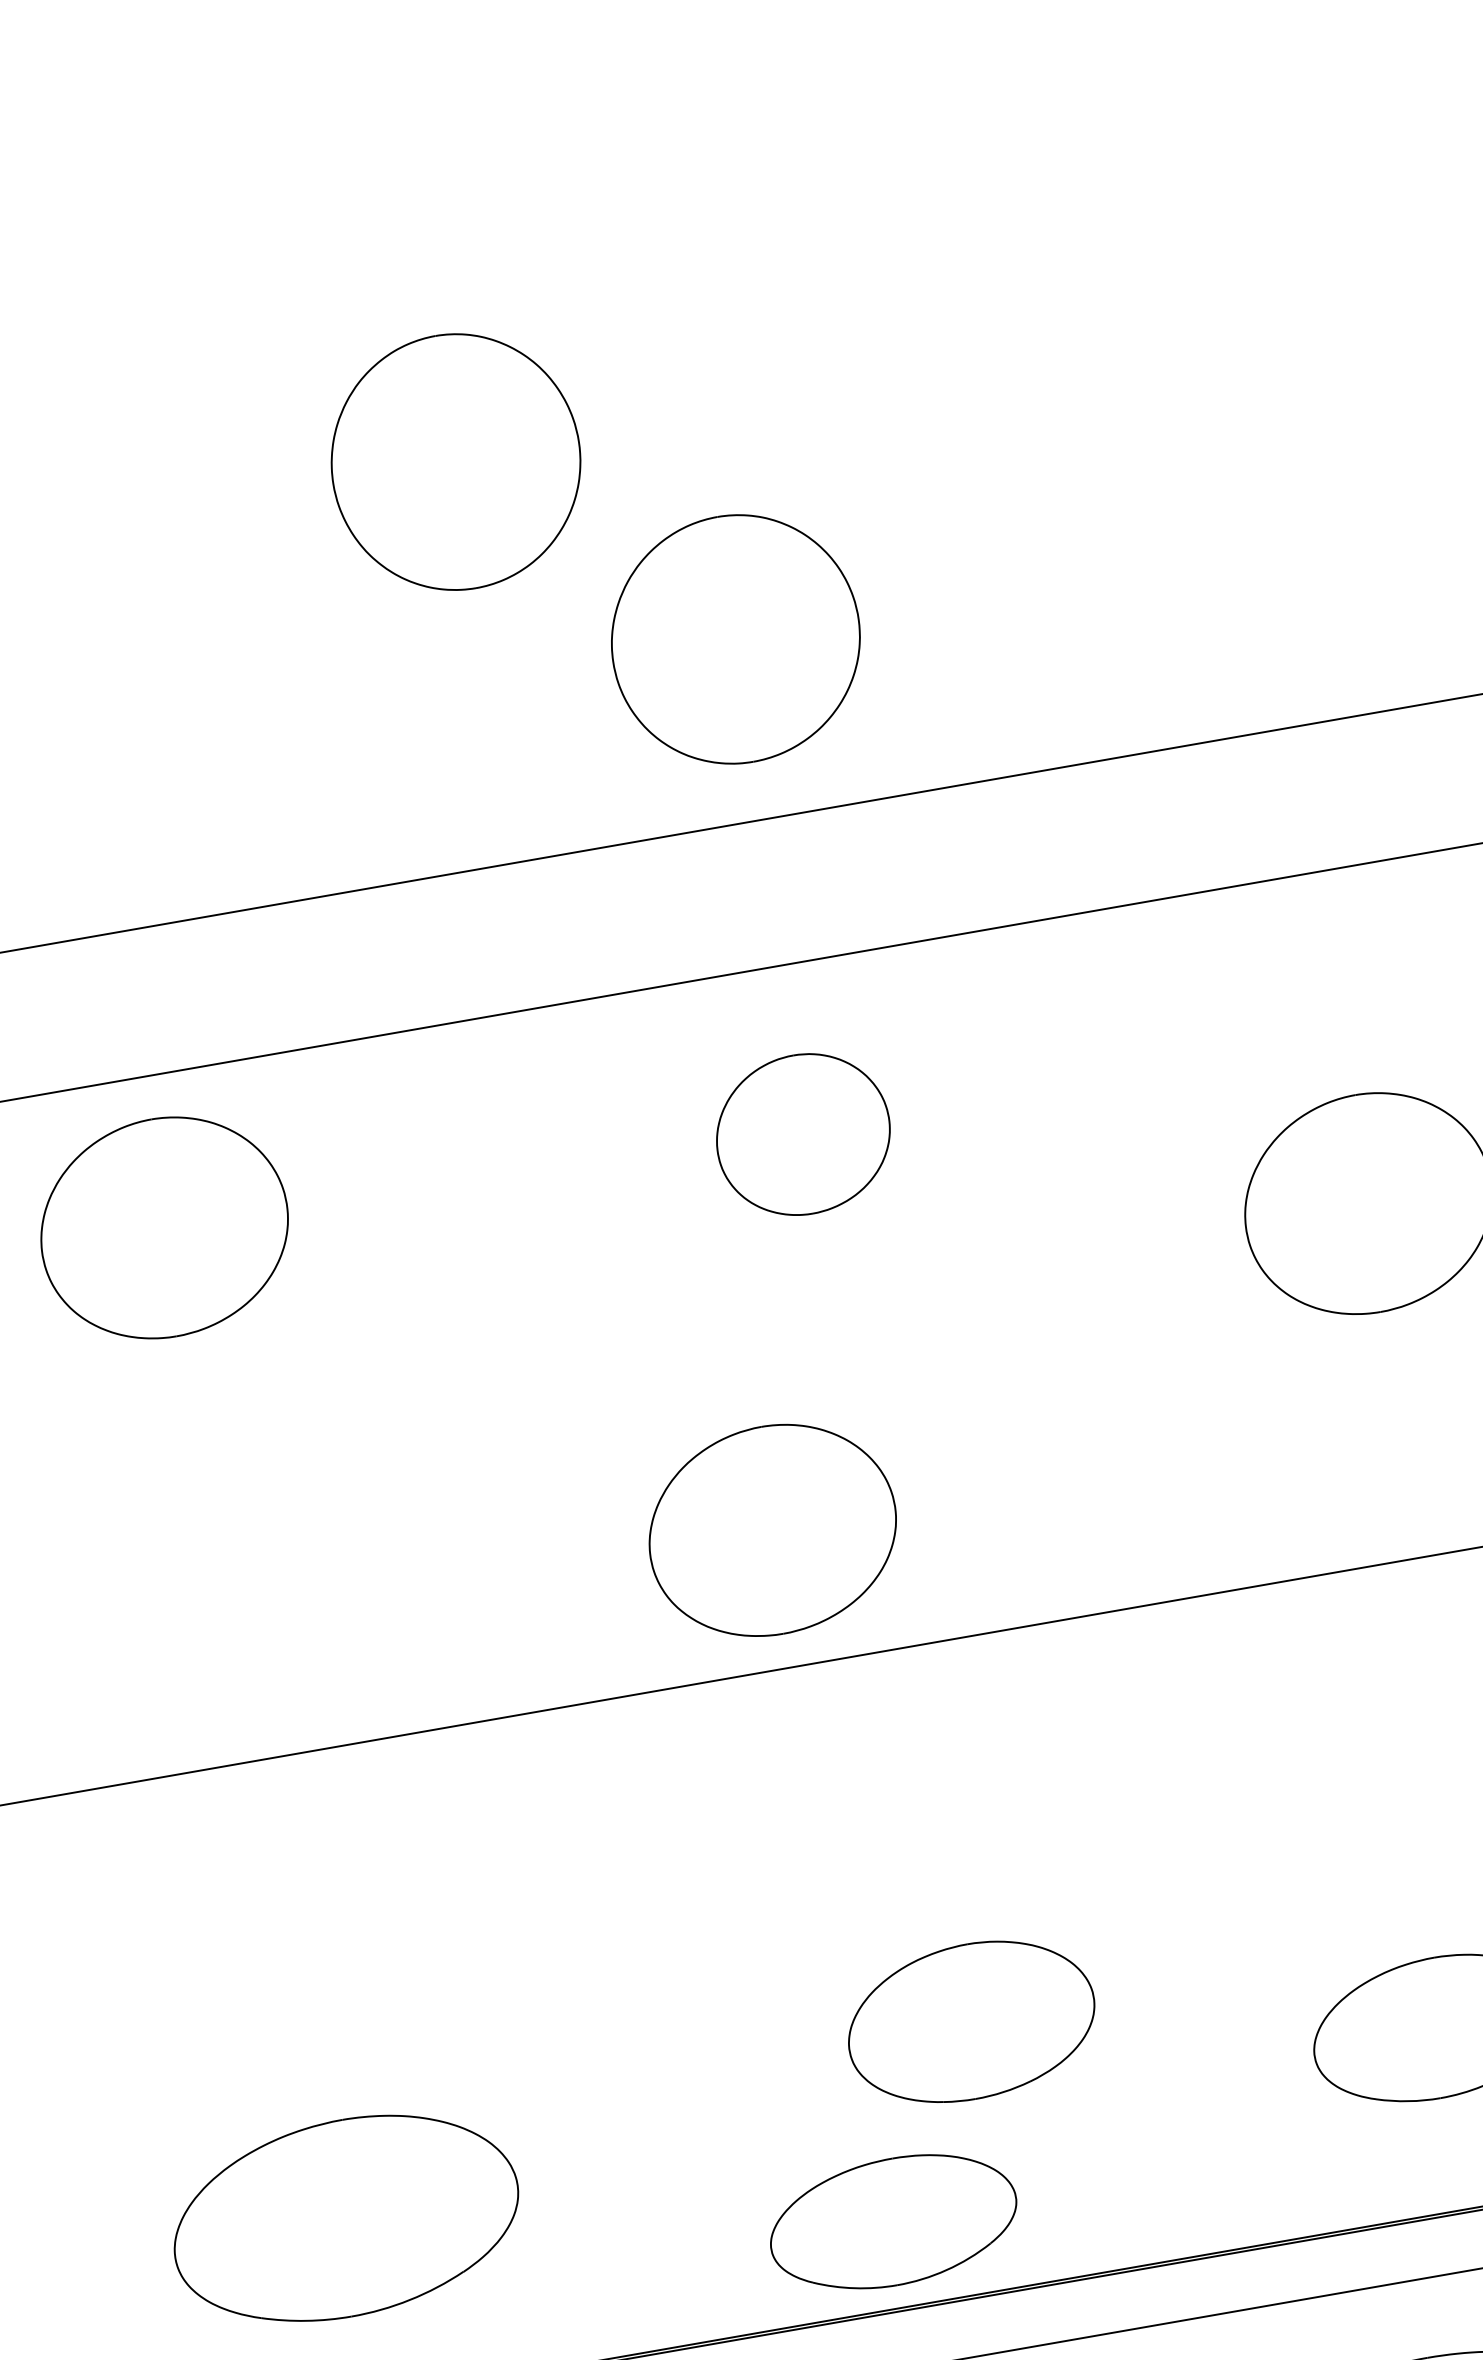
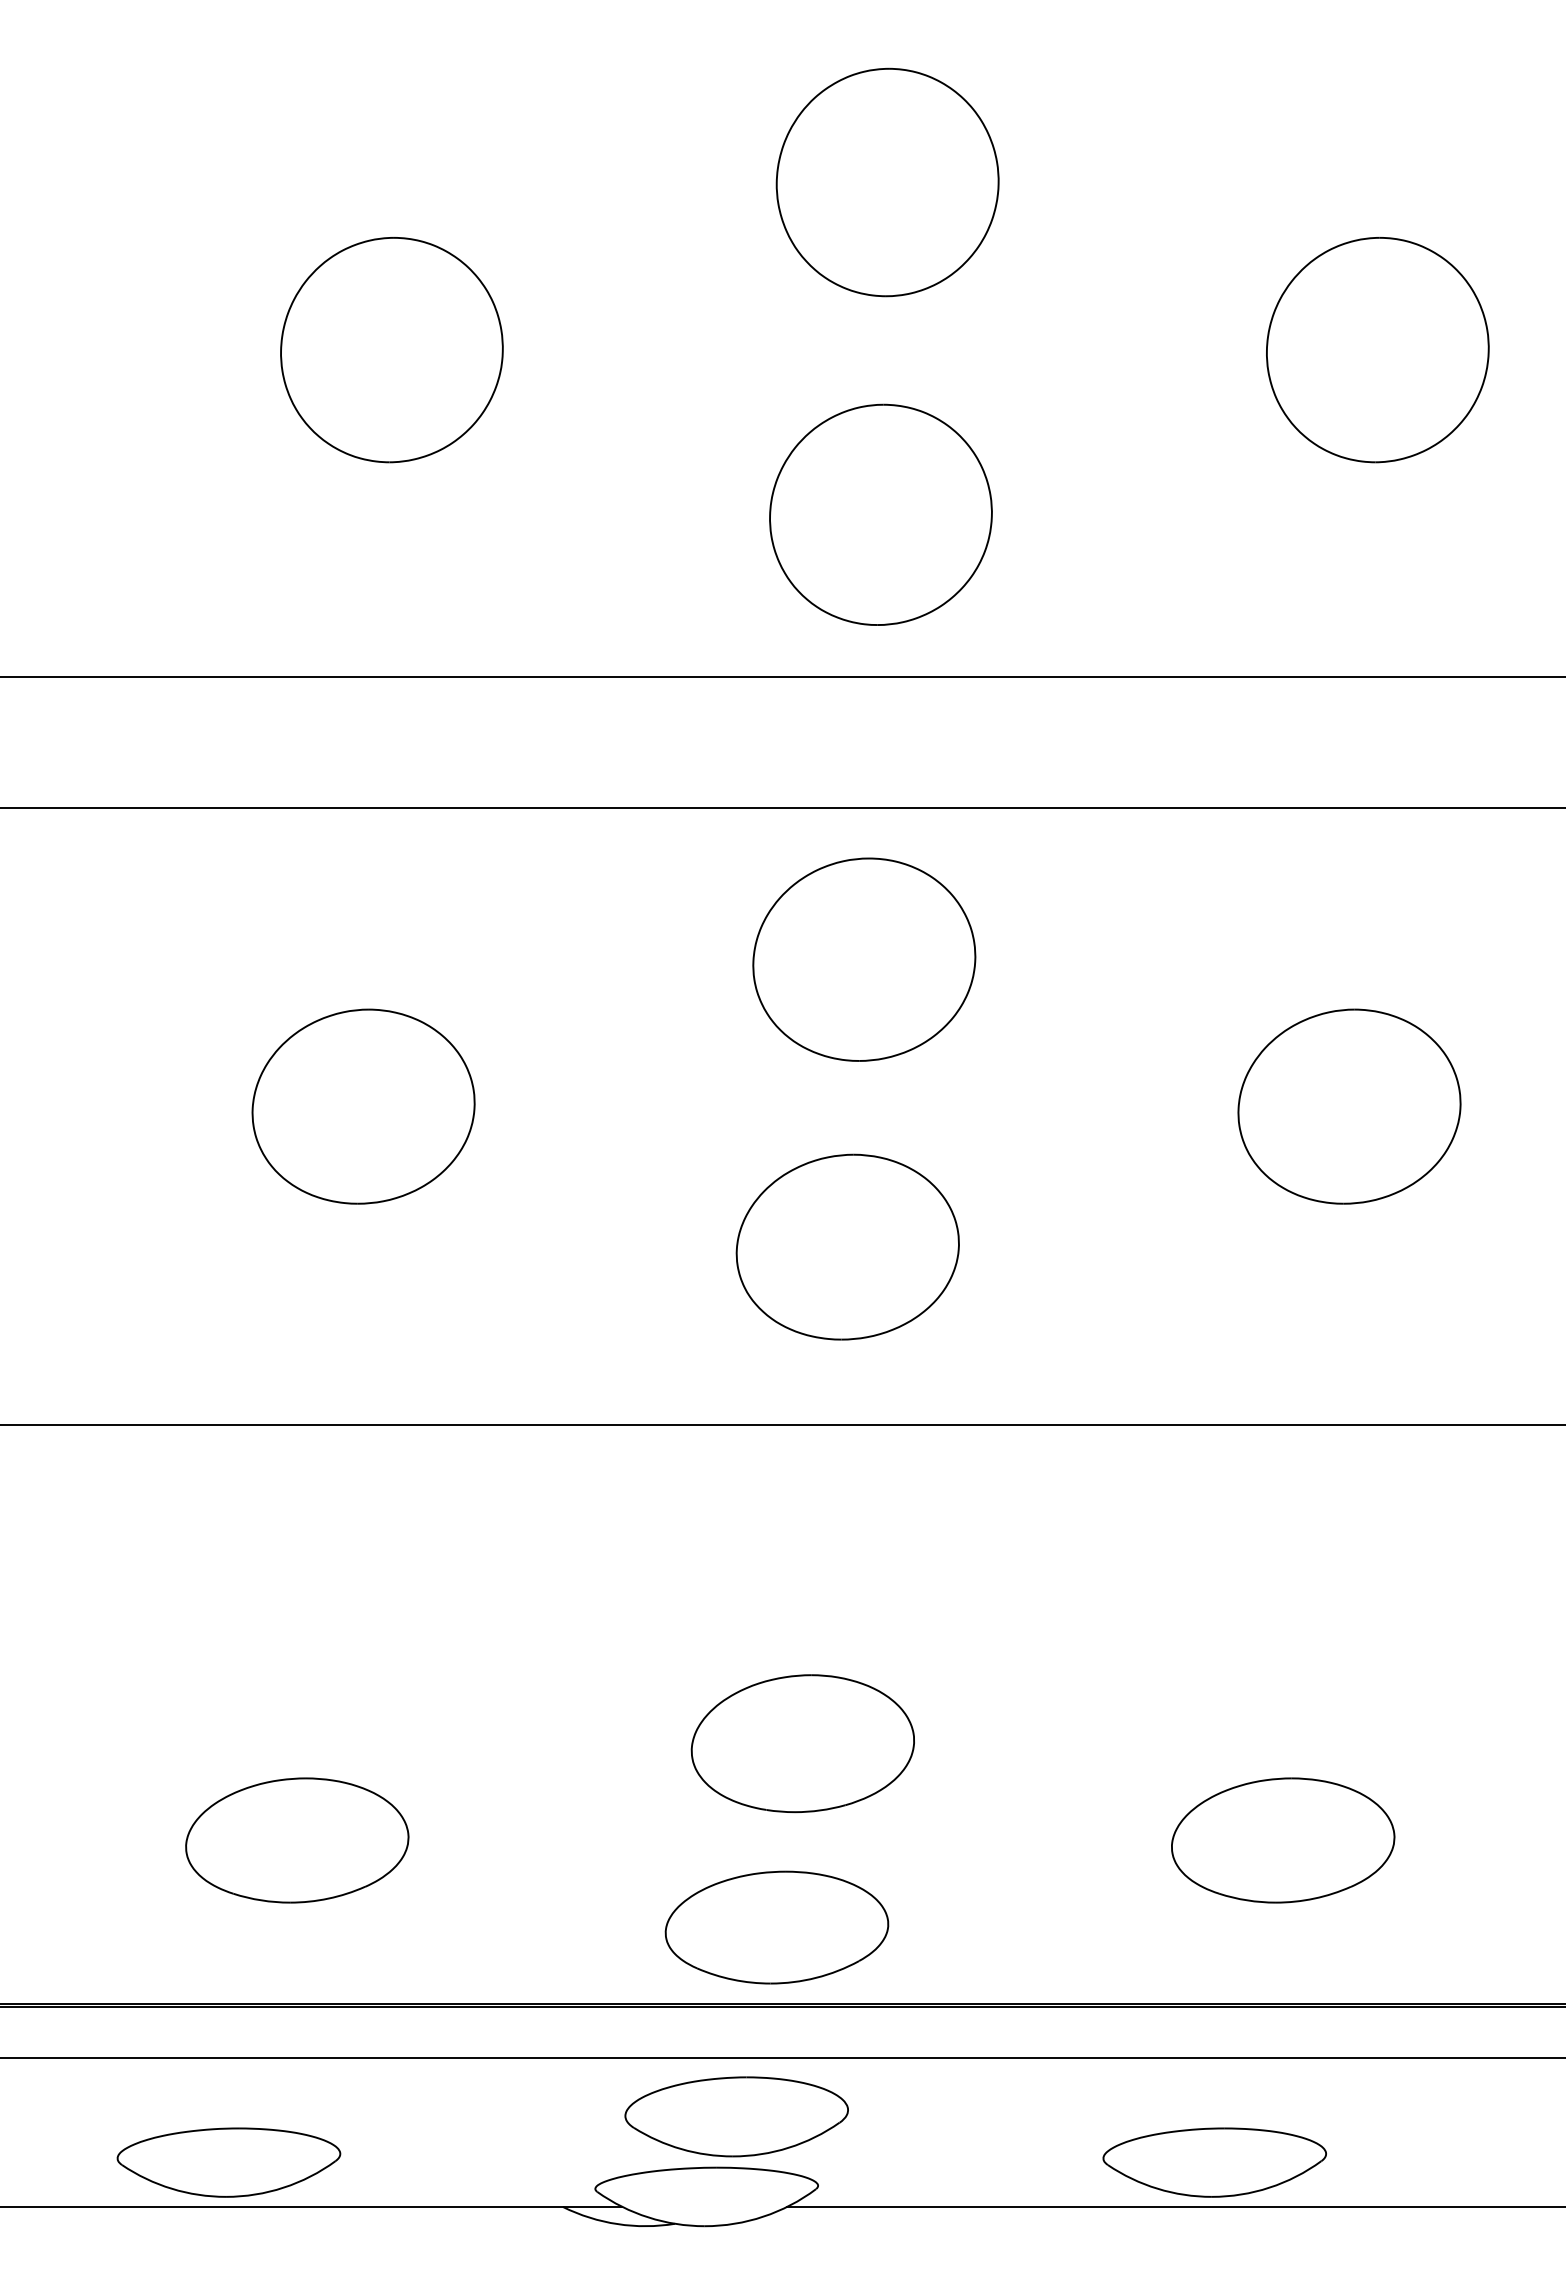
part: (1253, 361) -> (1377, 350), added
part: (455, 462) -> (887, 182), moved
part: (162, 551) -> (391, 350), added
part: (803, 1134) -> (864, 959), size x1.43
part: (164, 1227) -> (363, 1106), moved
part: (772, 1529) -> (847, 1246), moved
part: (970, 2021) -> (802, 1743), moved
part: (346, 2218) -> (297, 1840), size x0.71

